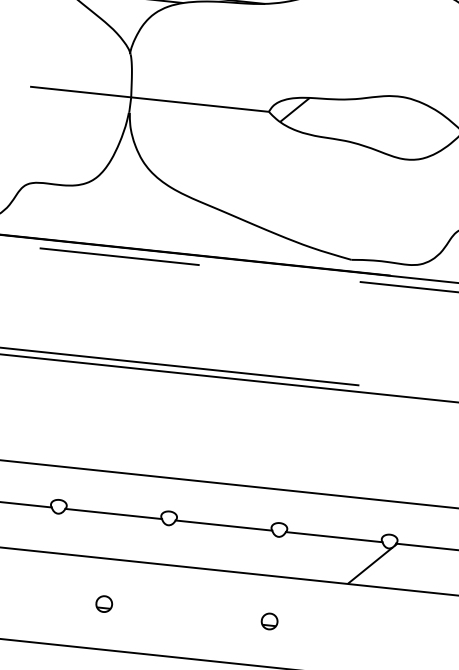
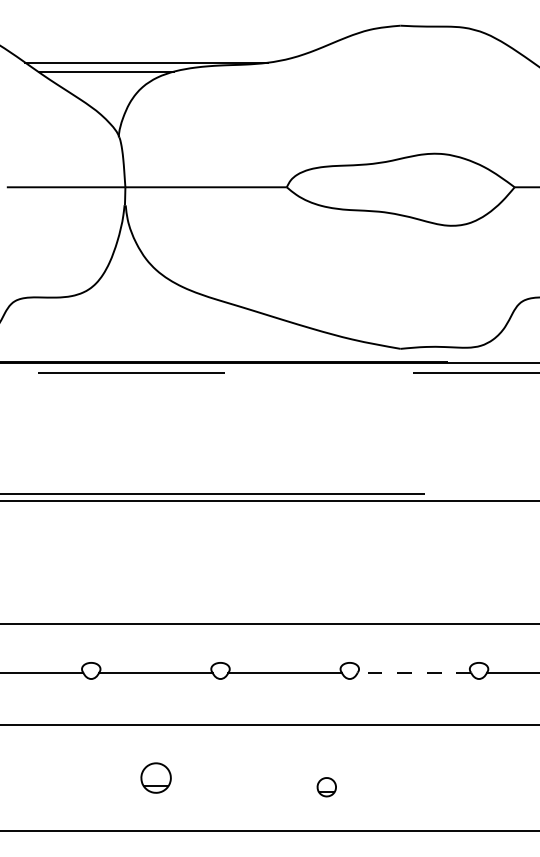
hatch: (294, 109) -> (316, 181), removed
line: (334, 537) -> (414, 672), solid -> dashed
hatch: (372, 563) -> (461, 698), removed
part: (103, 604) -> (155, 778), size x1.6
part: (269, 621) -> (326, 787), moved

